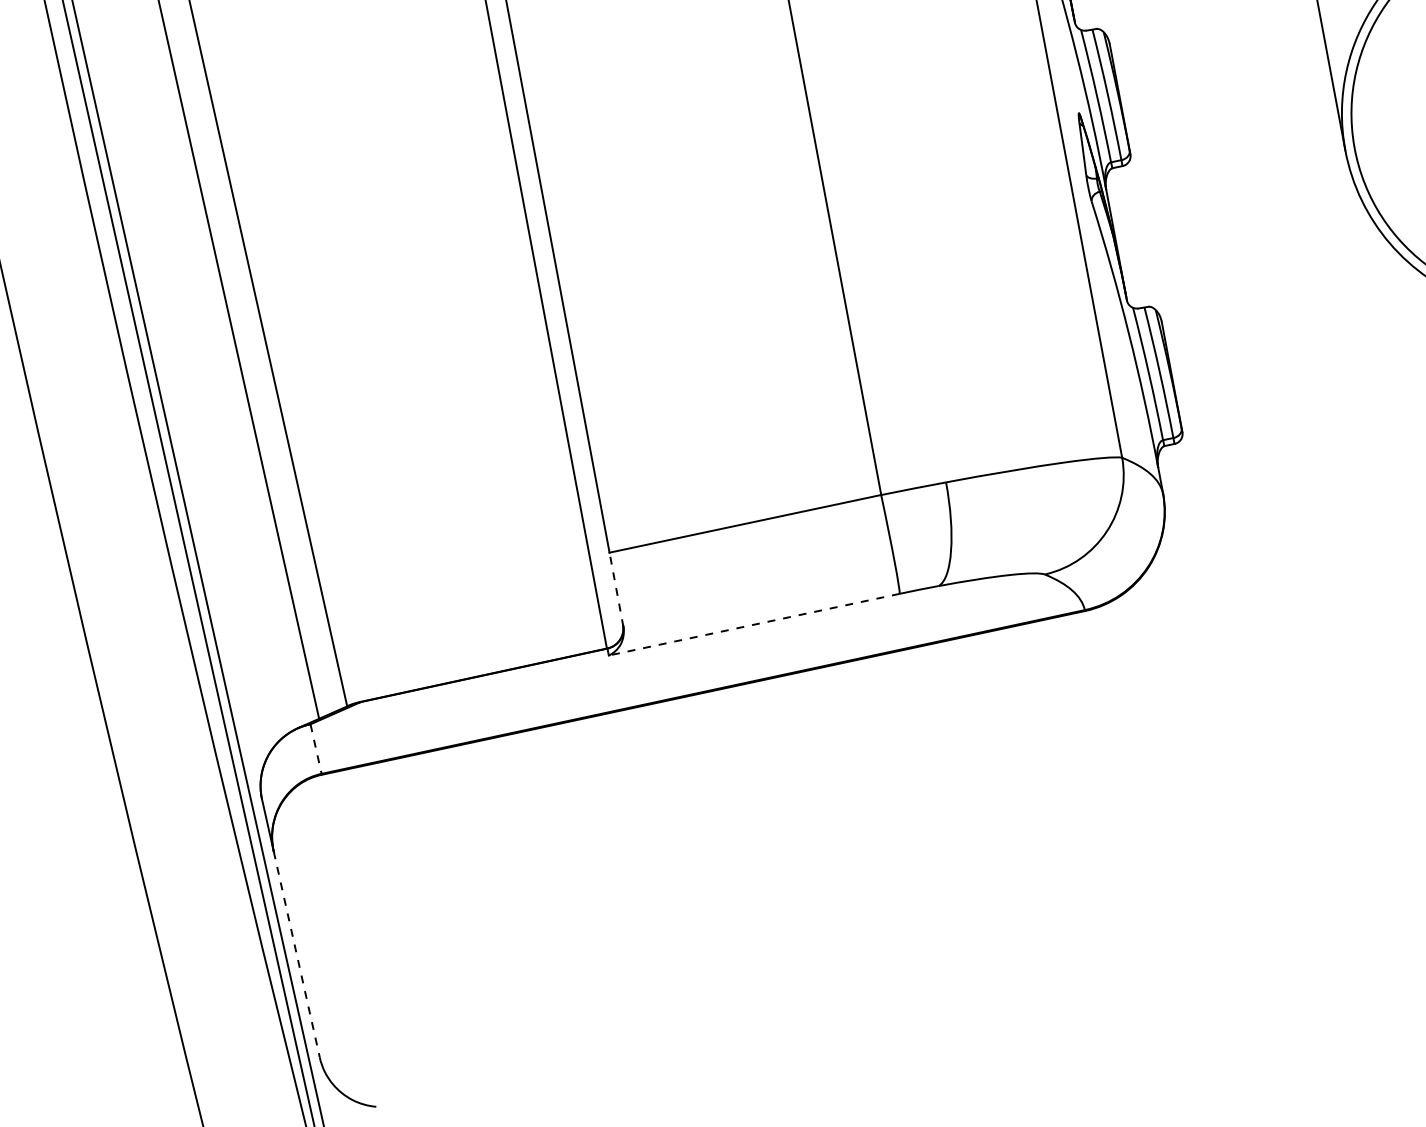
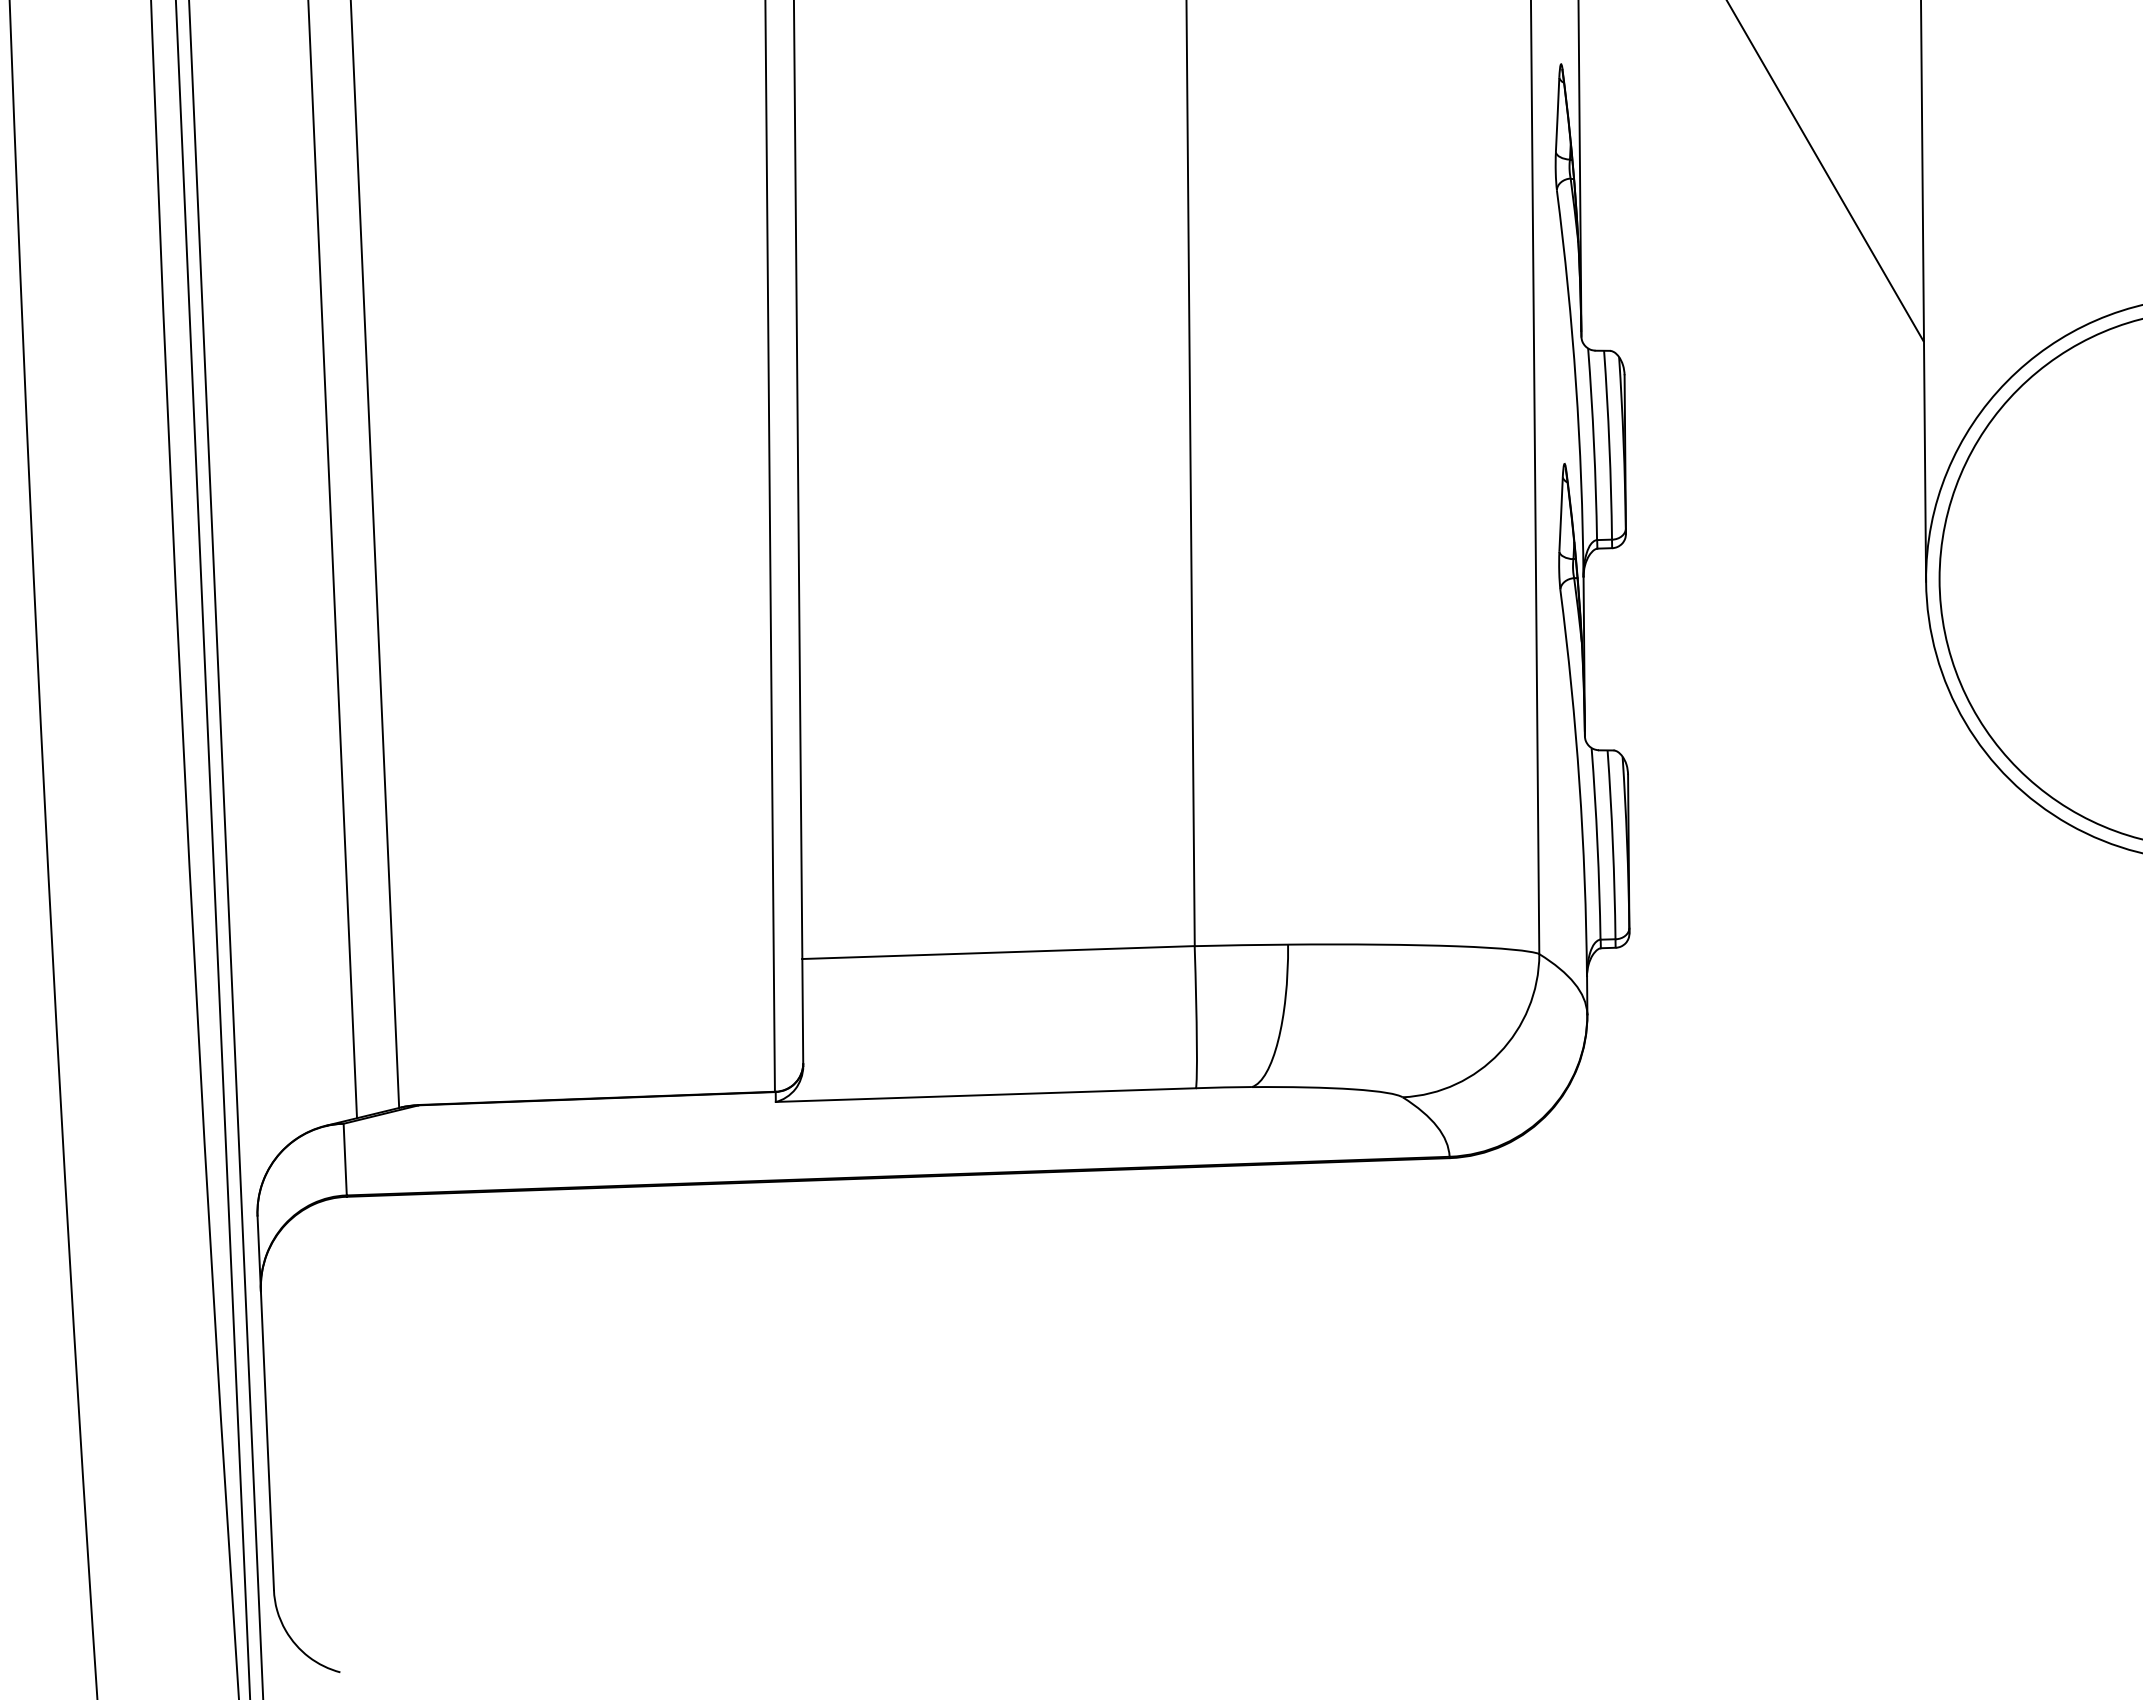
line: (616, 589) -> (802, 1012), dashed -> solid
line: (754, 625) -> (985, 1095), dashed -> solid
line: (316, 748) -> (345, 1159), dashed -> solid
line: (296, 955) -> (267, 1441), dashed -> solid

